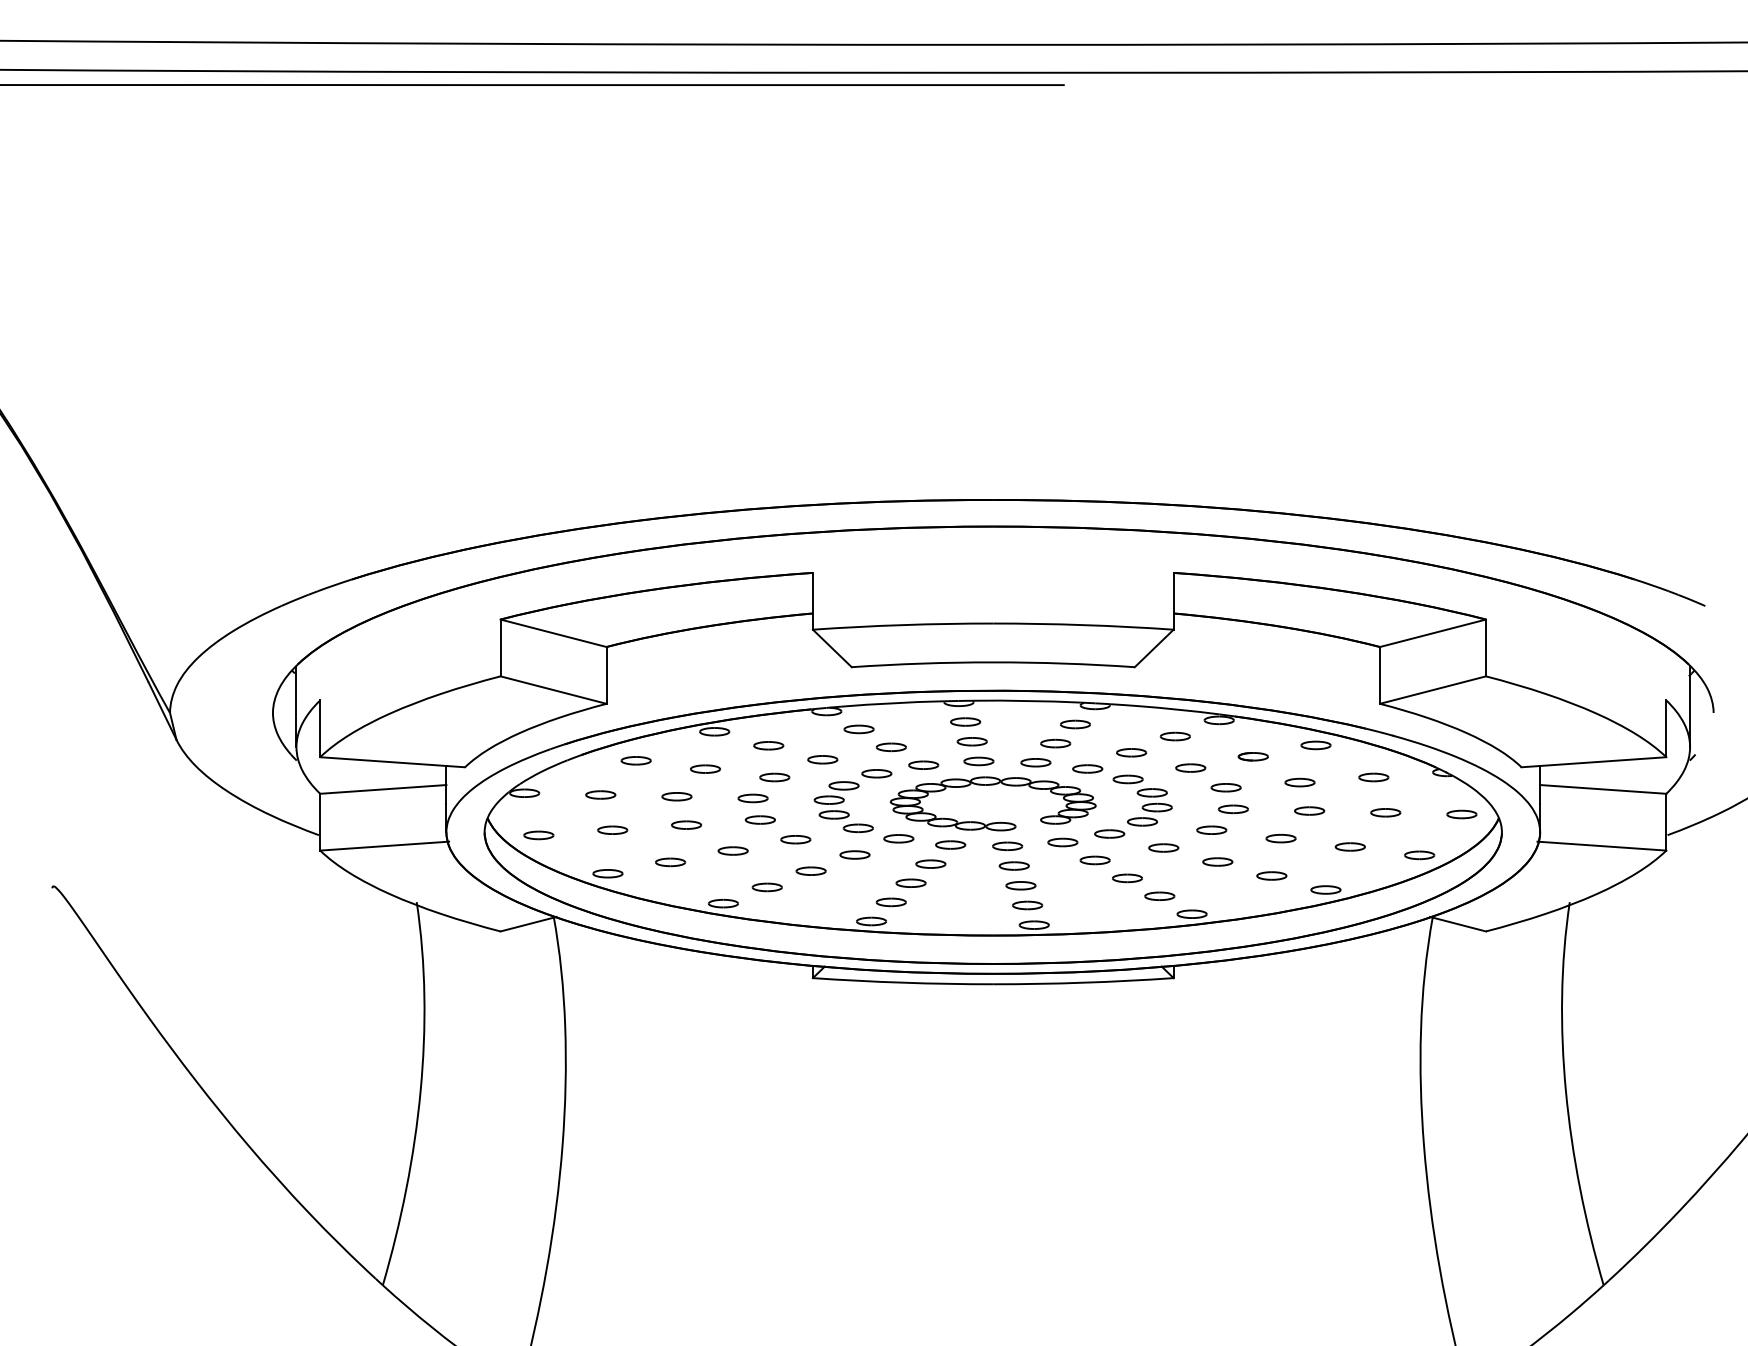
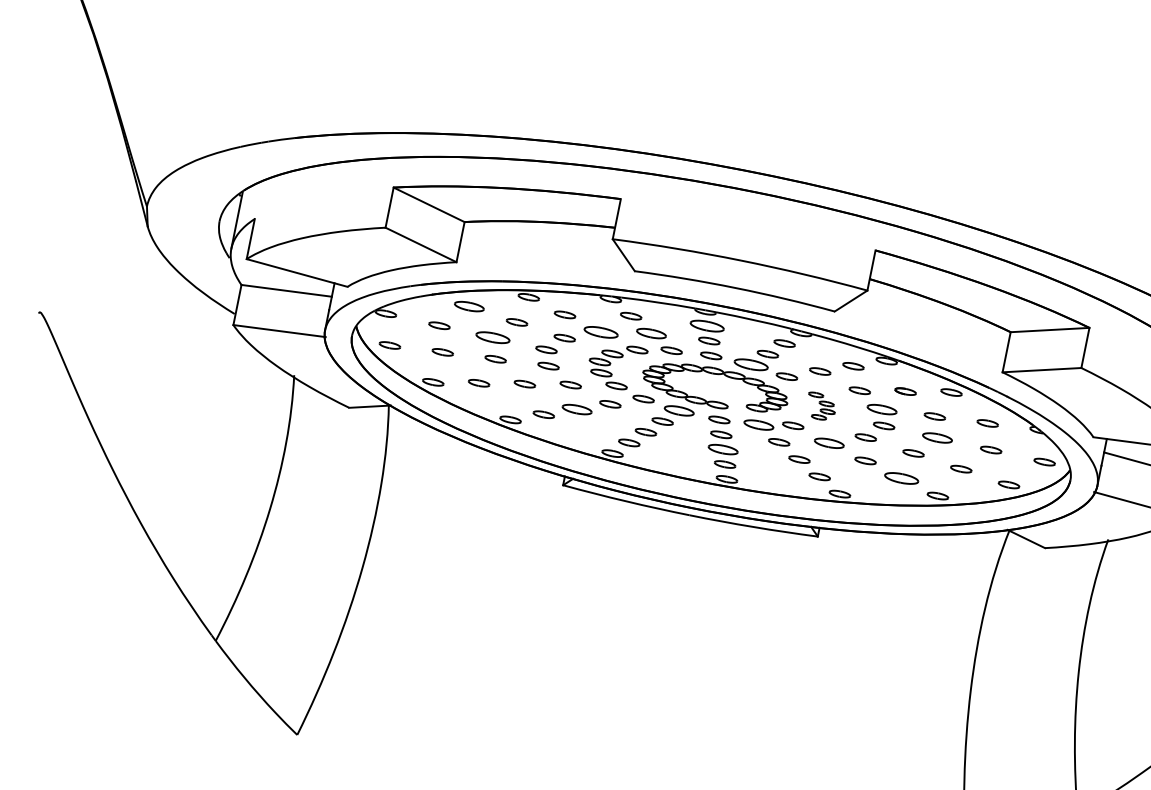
part: (965, 721) -> (707, 325), size x1.6
part: (890, 746) -> (650, 332), size x1.4
part: (822, 759) -> (601, 332), size x1.6
part: (635, 760) -> (468, 306), size x1.4
part: (1035, 762) -> (751, 364), size x1.6
part: (1225, 787) -> (881, 409), size x1.4
part: (676, 796) -> (492, 337), size x1.6
part: (1142, 800) -> (821, 406), size x0.7
part: (1309, 810) -> (937, 437), size x1.4
part: (1062, 842) -> (758, 425), size x1.4
part: (950, 844) -> (679, 410), size x1.4
part: (1163, 847) -> (829, 442), size x1.4
part: (810, 870) -> (576, 408), size x1.4
part: (1271, 875) -> (901, 478), size x1.6
part: (1020, 885) -> (722, 449), size x1.4

